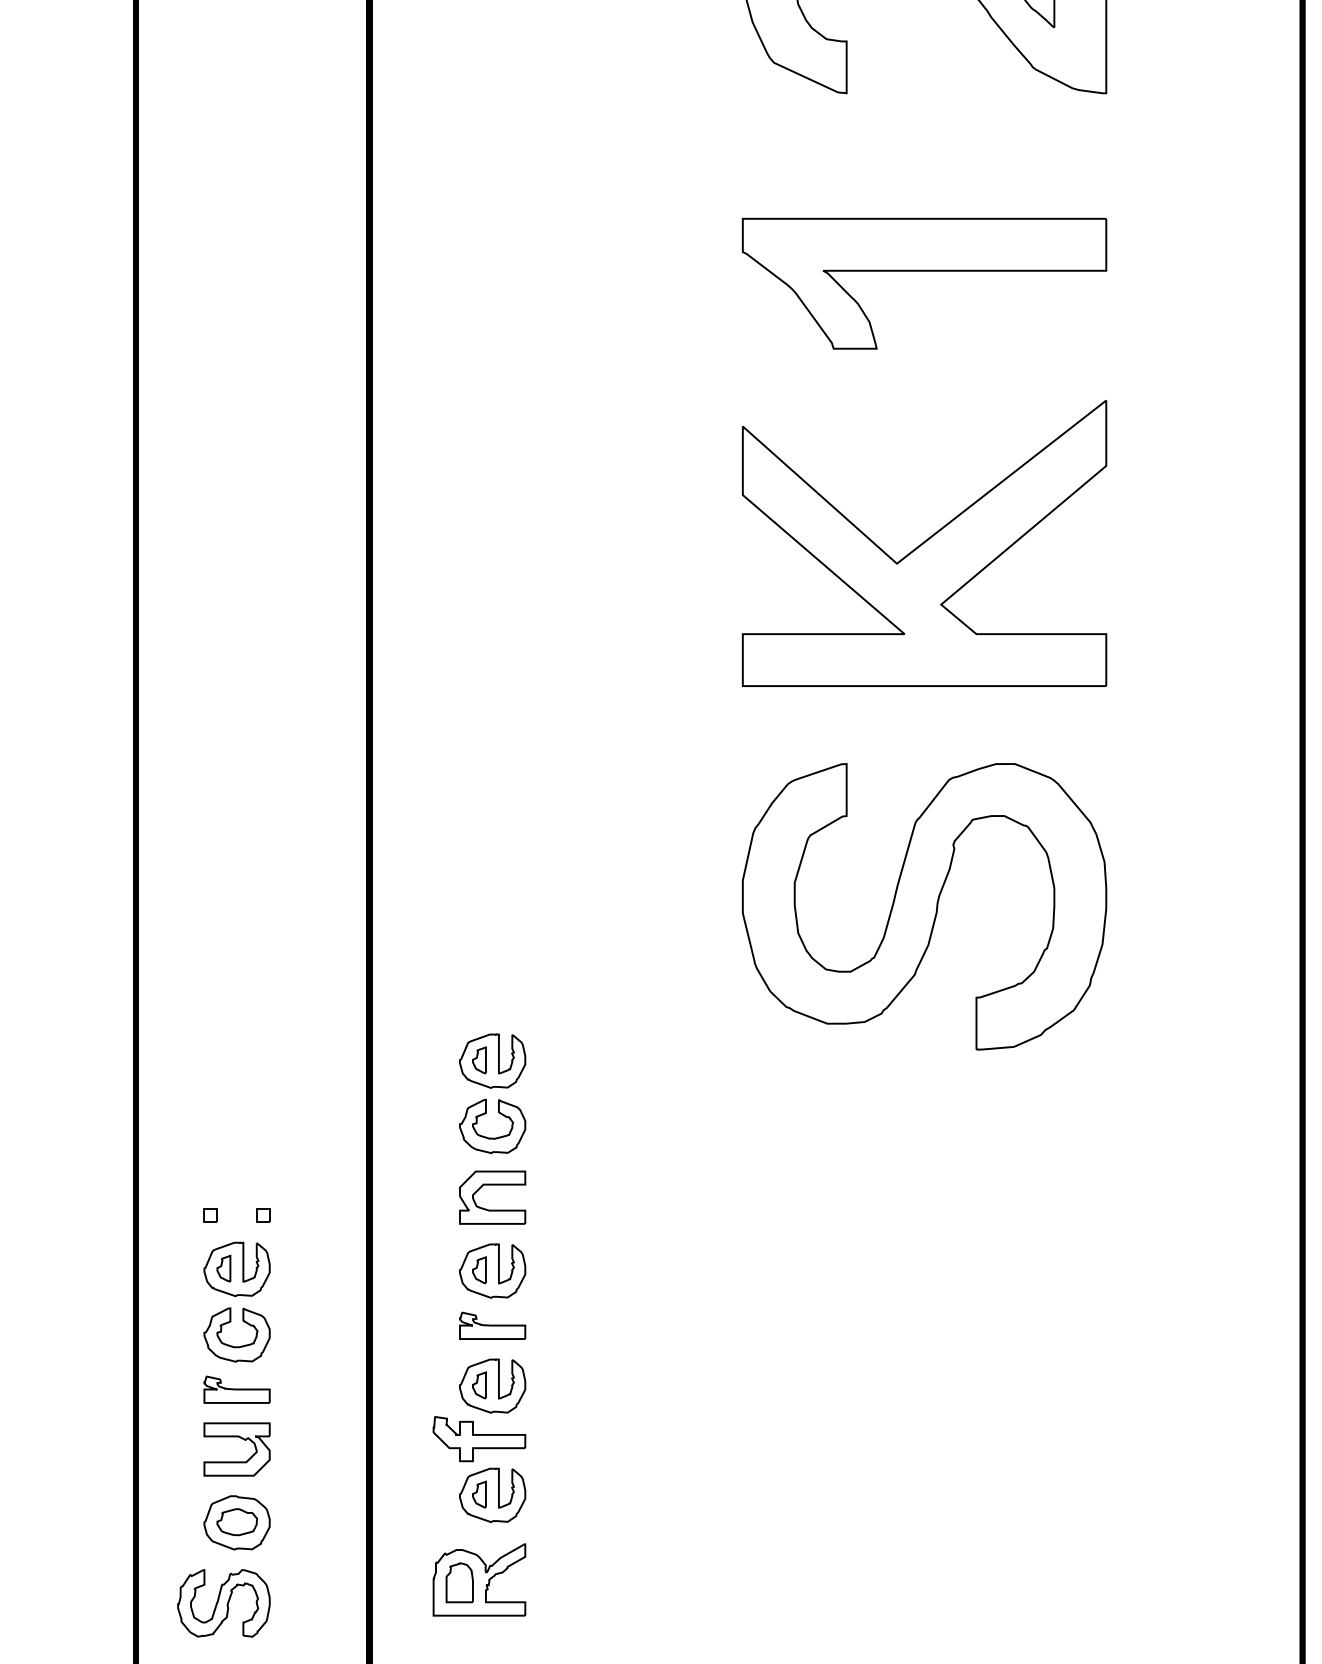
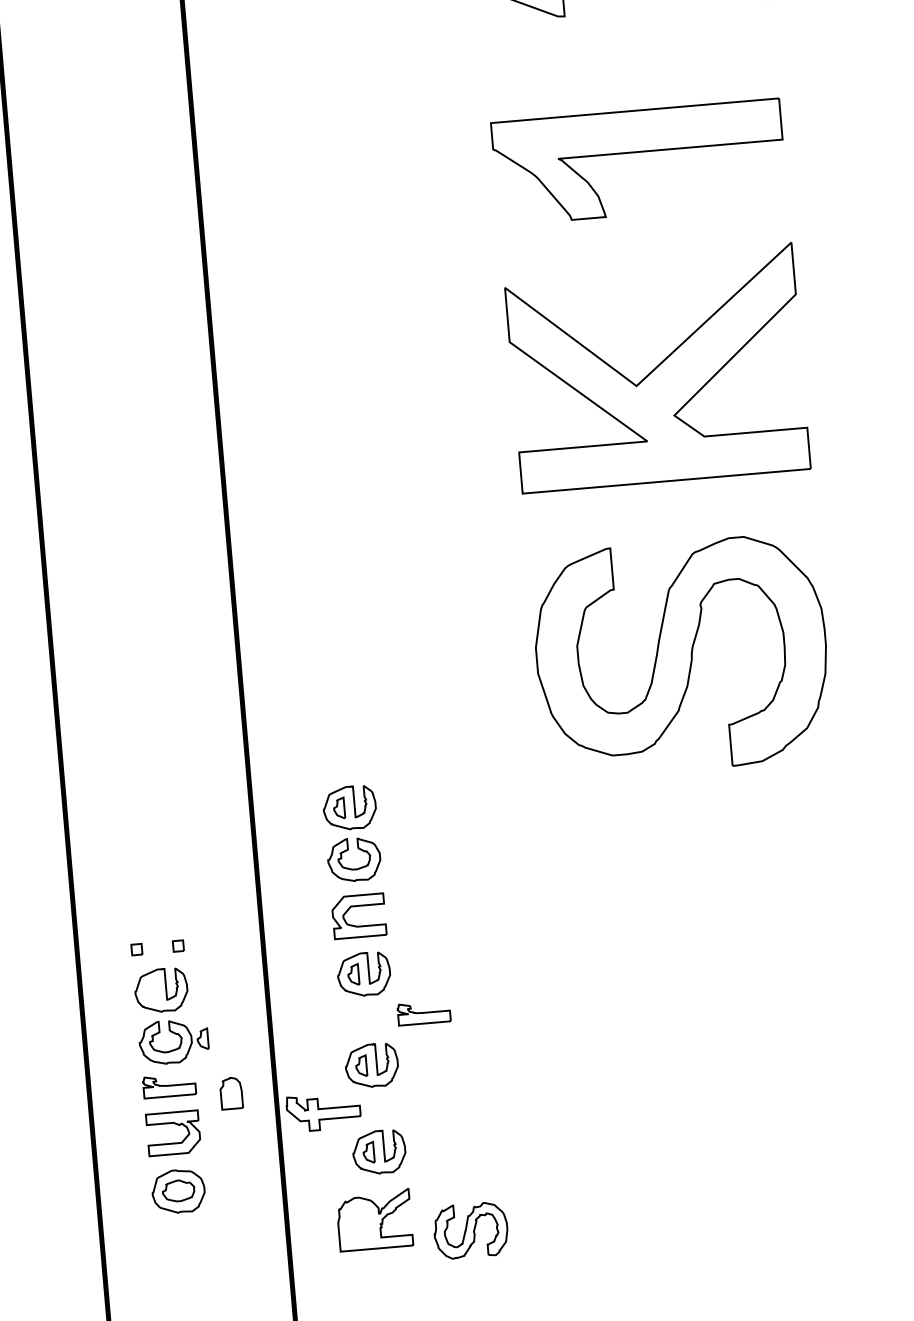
part: (223, 1268) -> (202, 1038), moved
part: (492, 1325) -> (423, 1012), moved
part: (479, 1439) -> (323, 1112), moved
part: (459, 1582) -> (231, 1093), moved
part: (223, 1603) -> (470, 1230), moved

